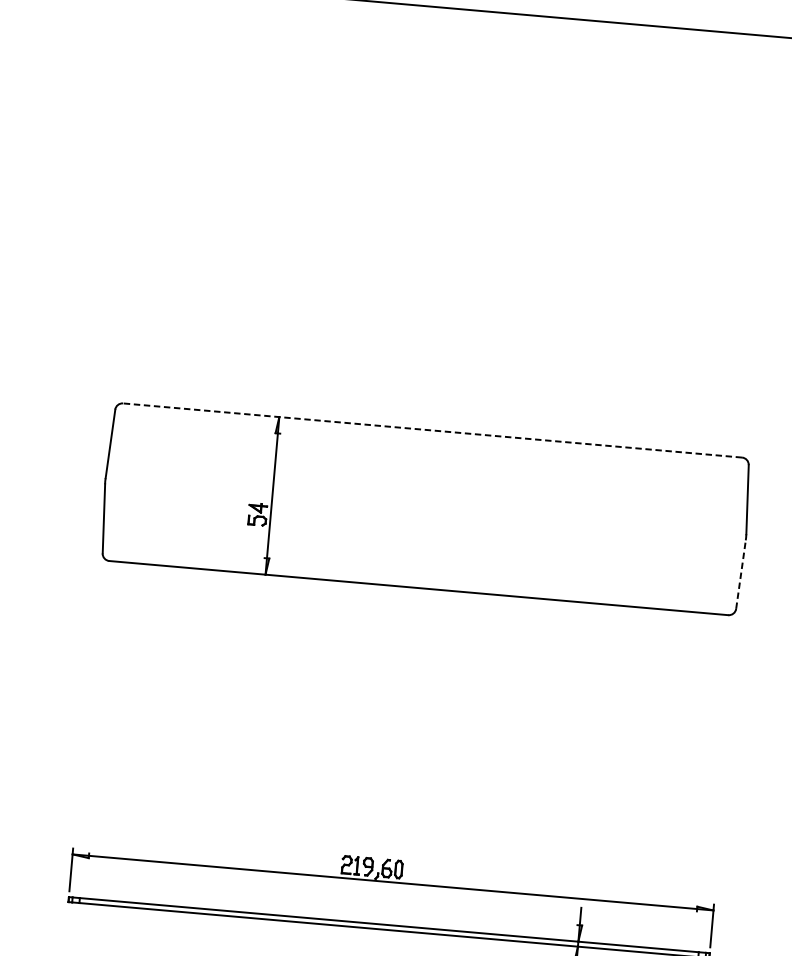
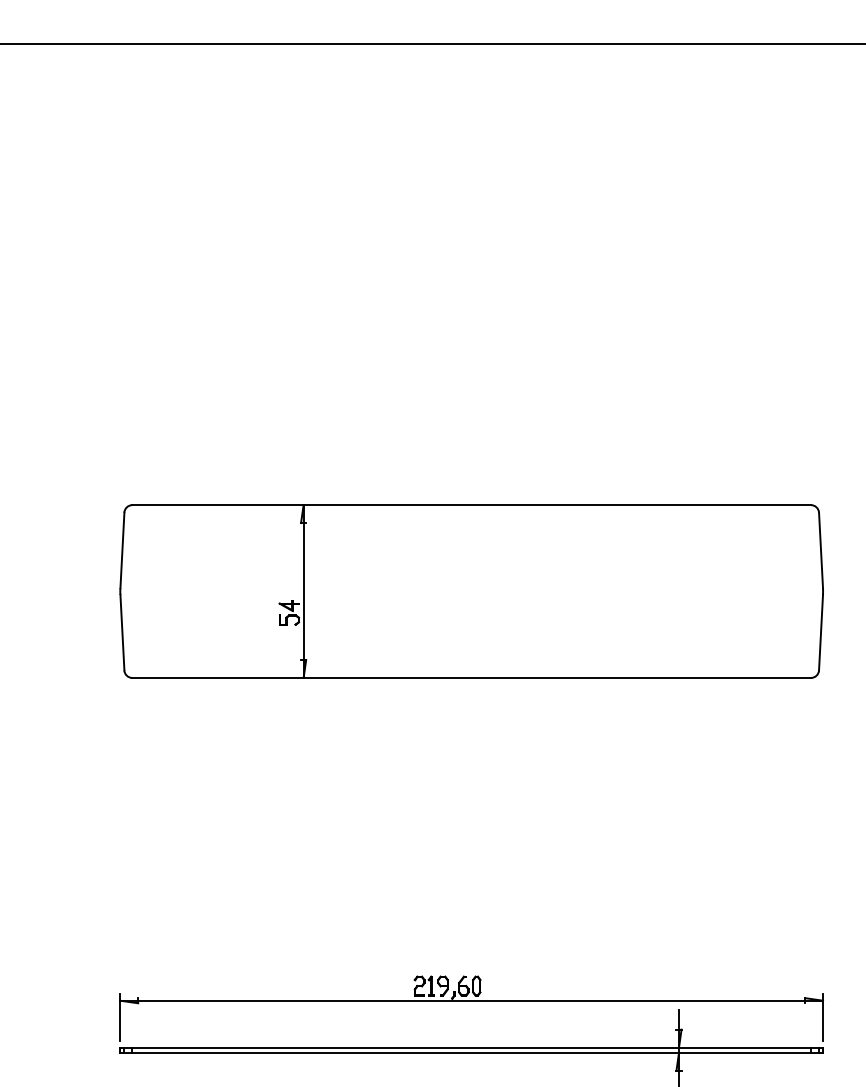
line: (432, 430) -> (471, 505), dashed -> solid
line: (741, 574) -> (821, 632), dashed -> solid

